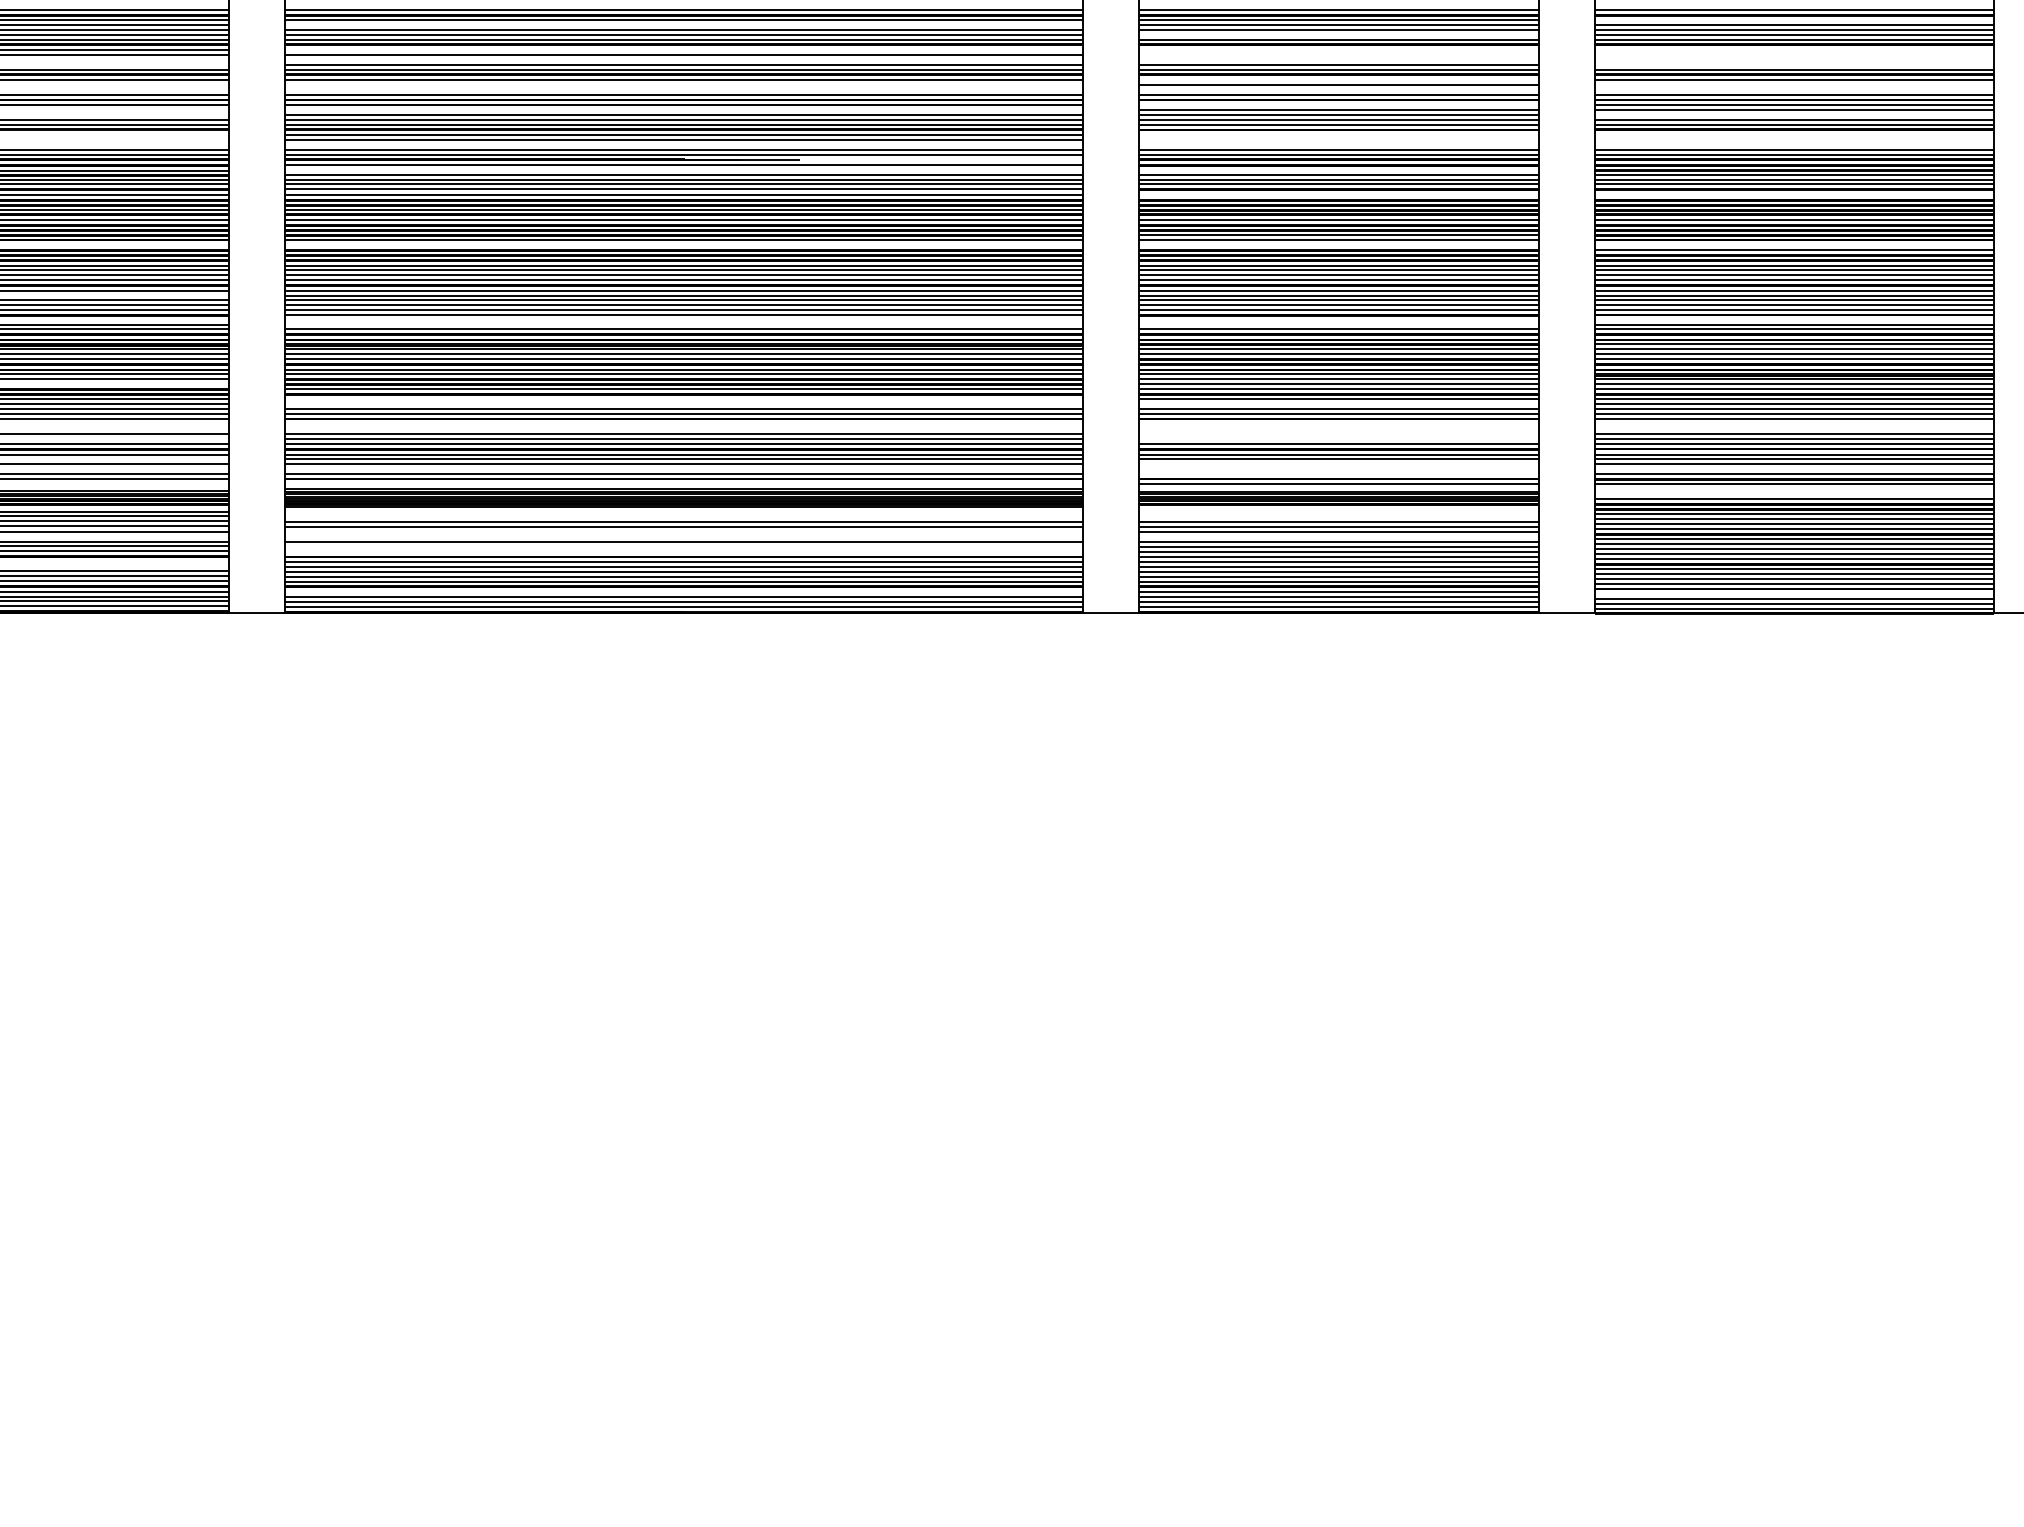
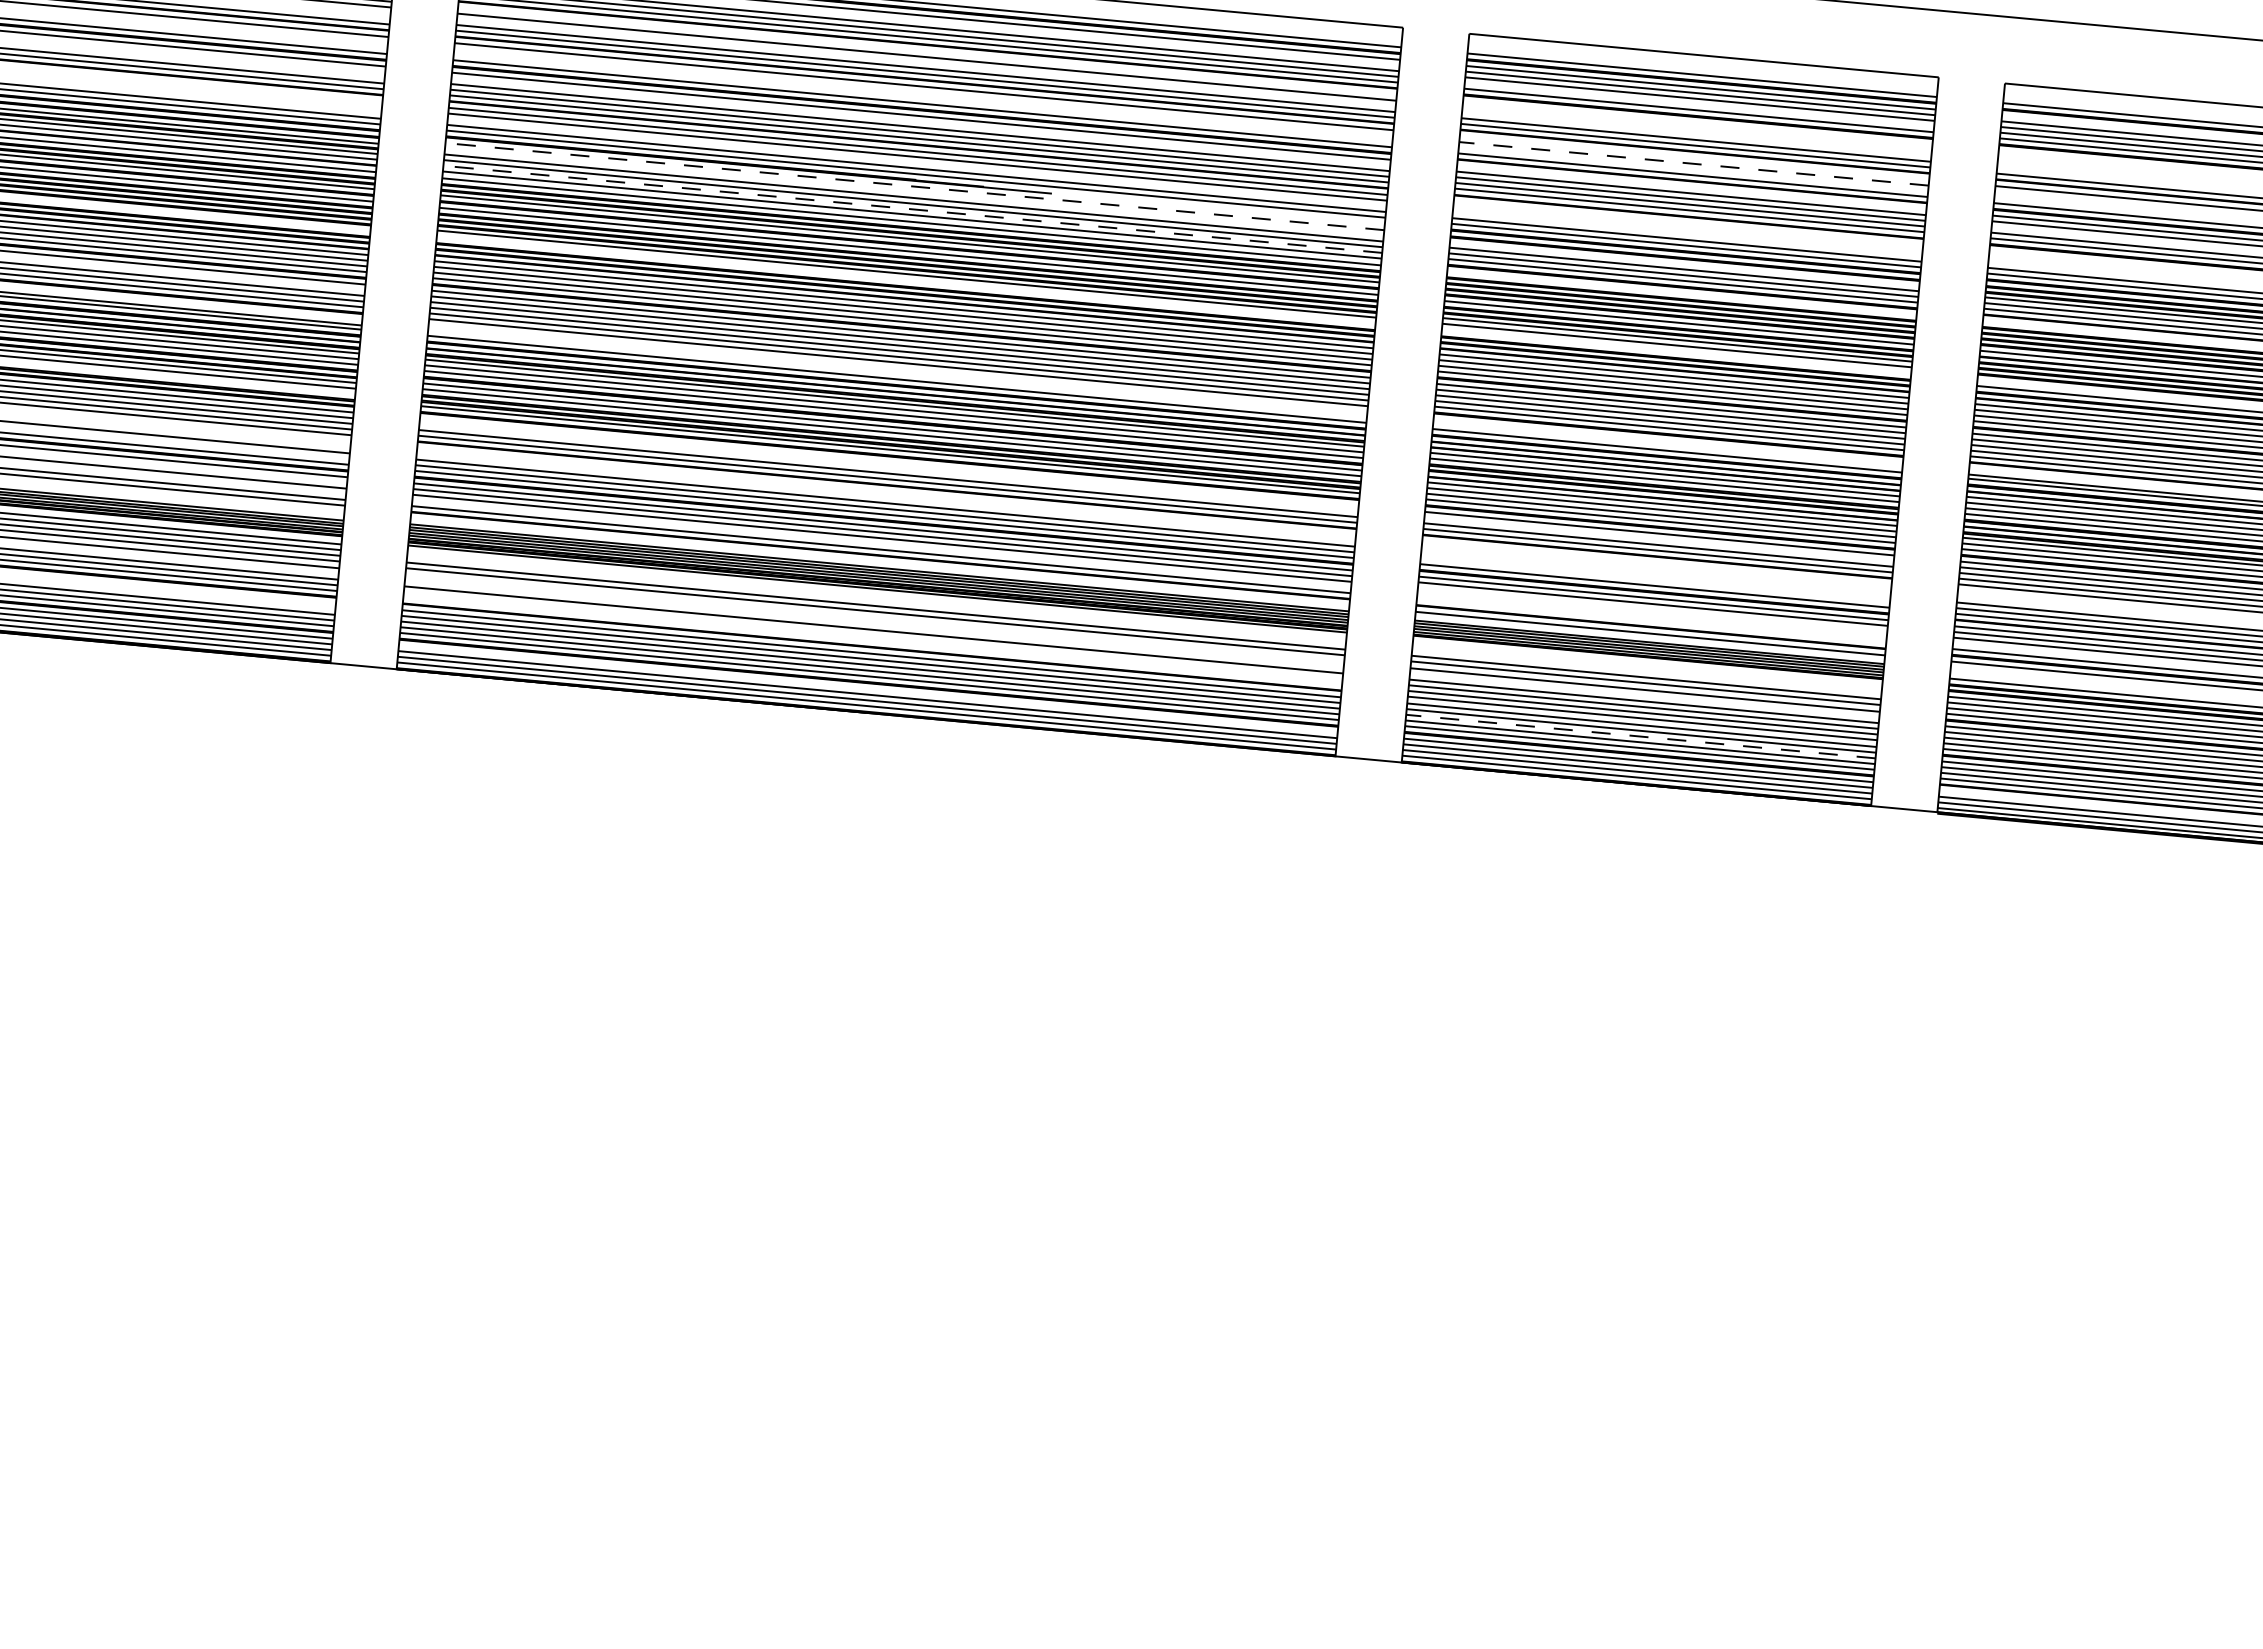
line: (1339, 85) -> (1694, 164), solid -> dashed
line: (683, 165) -> (914, 186), solid -> dashed
line: (683, 184) -> (912, 209), solid -> dashed
line: (1339, 571) -> (1641, 736), solid -> dashed

